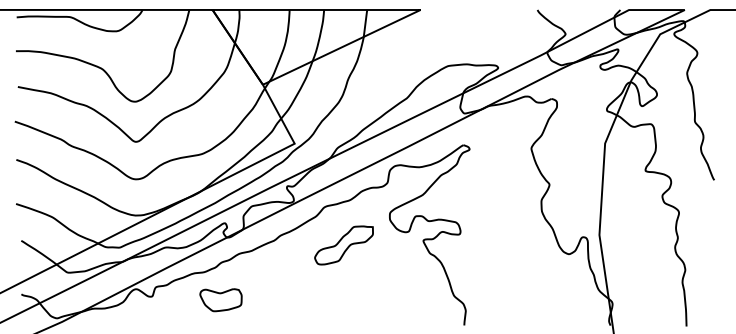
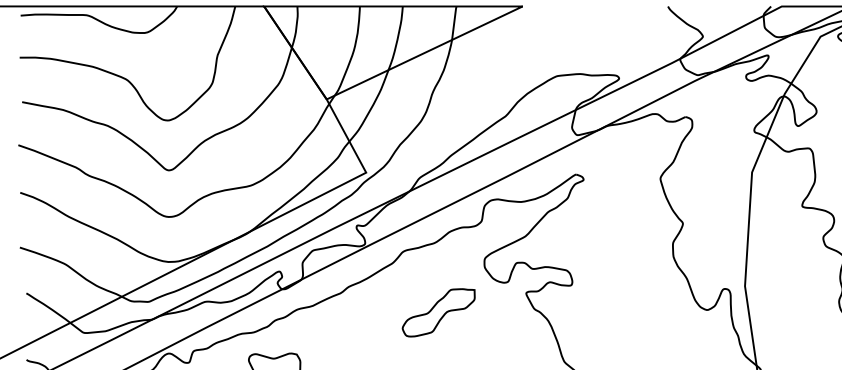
part: (343, 245) -> (438, 312), moved

